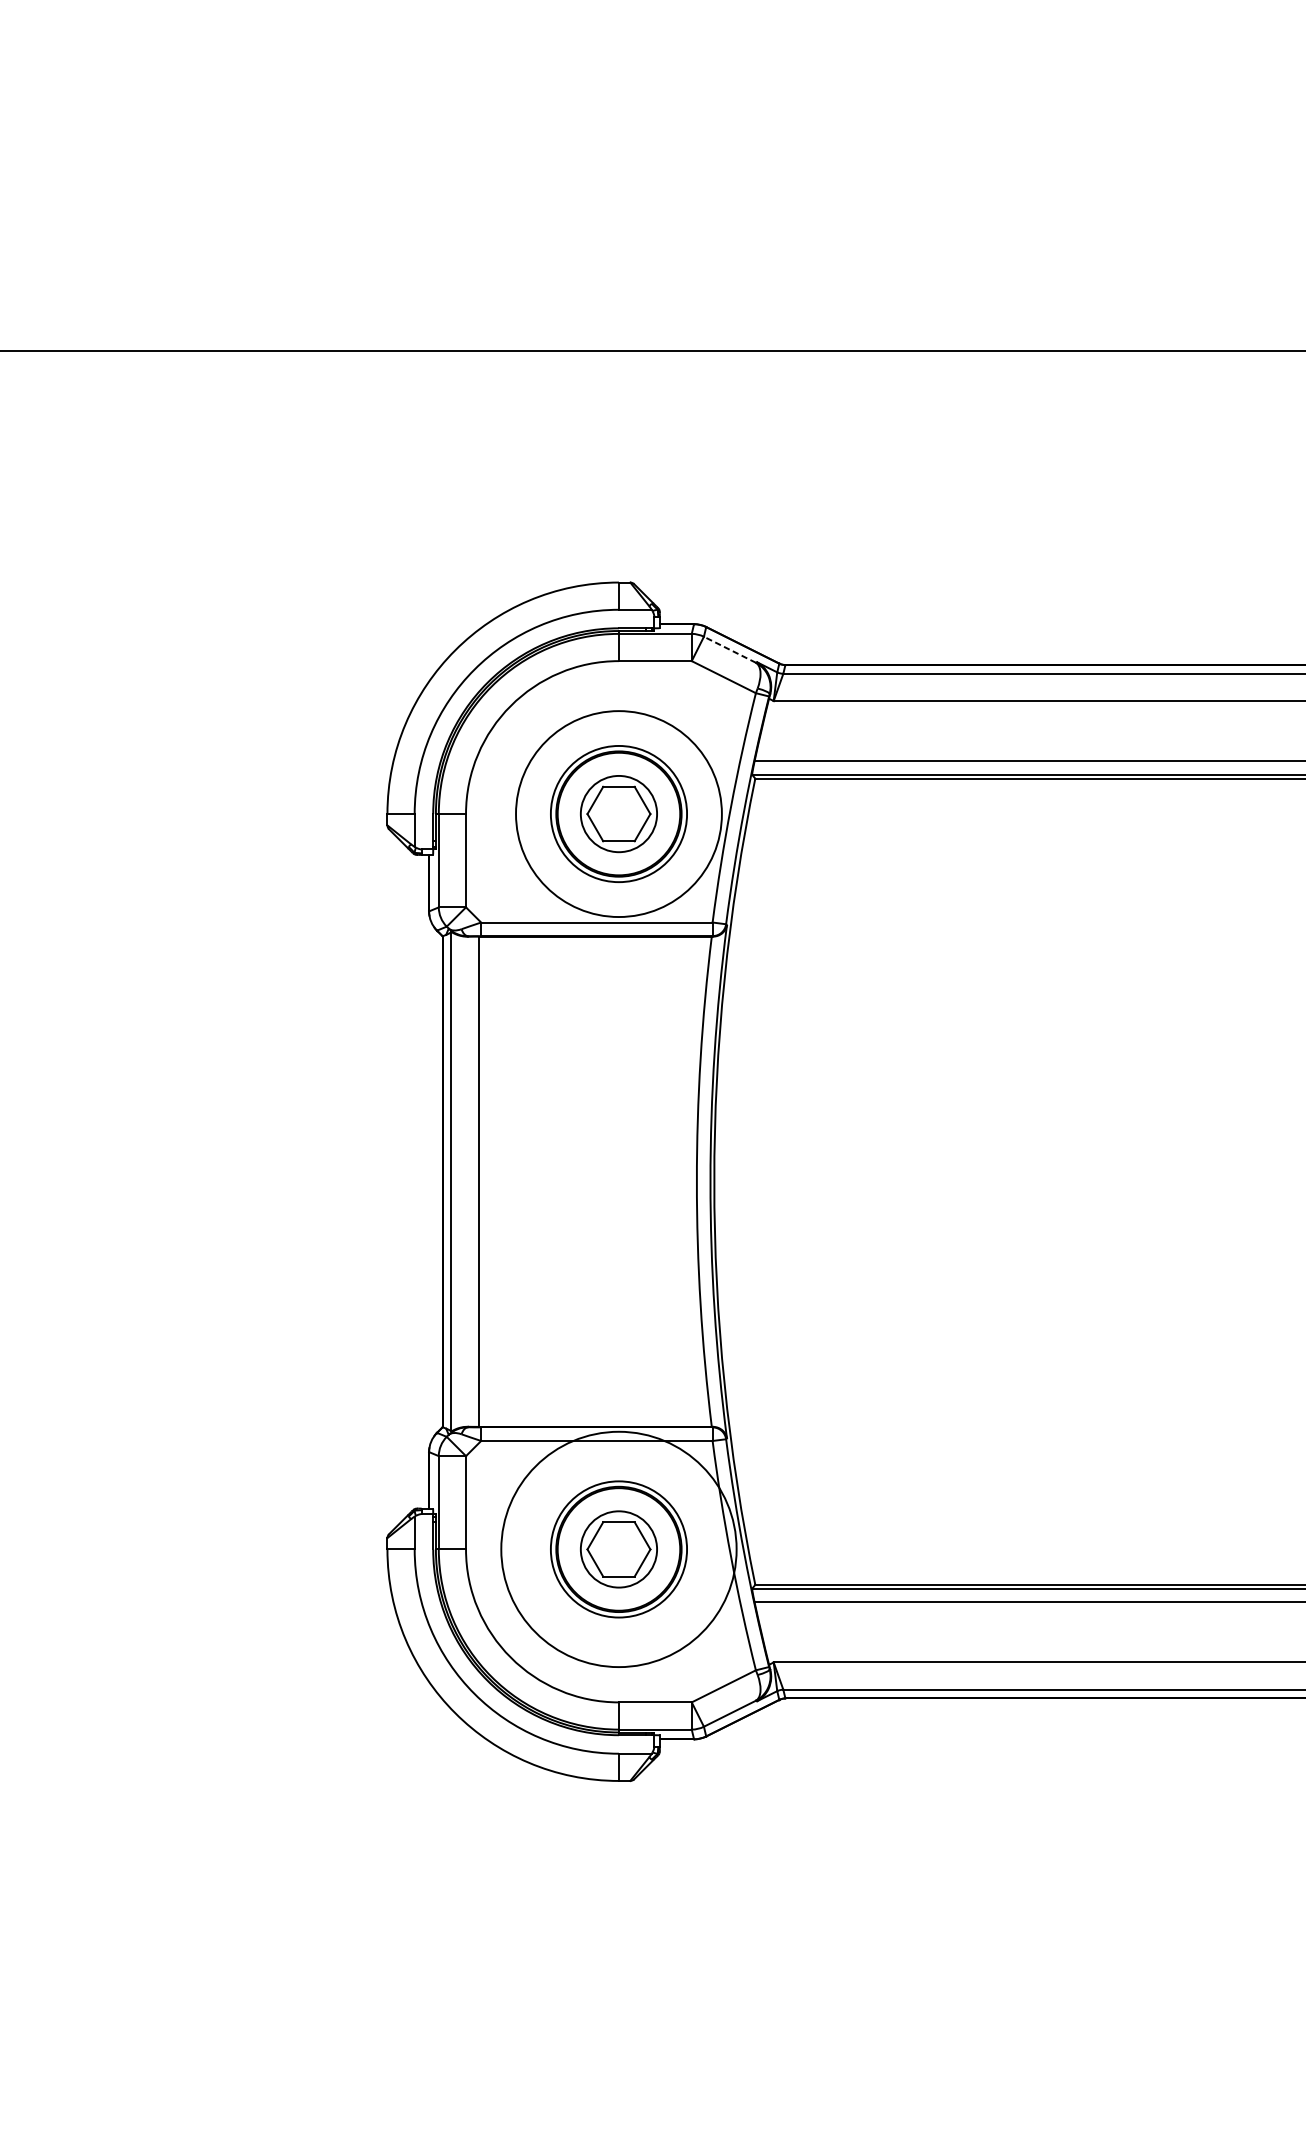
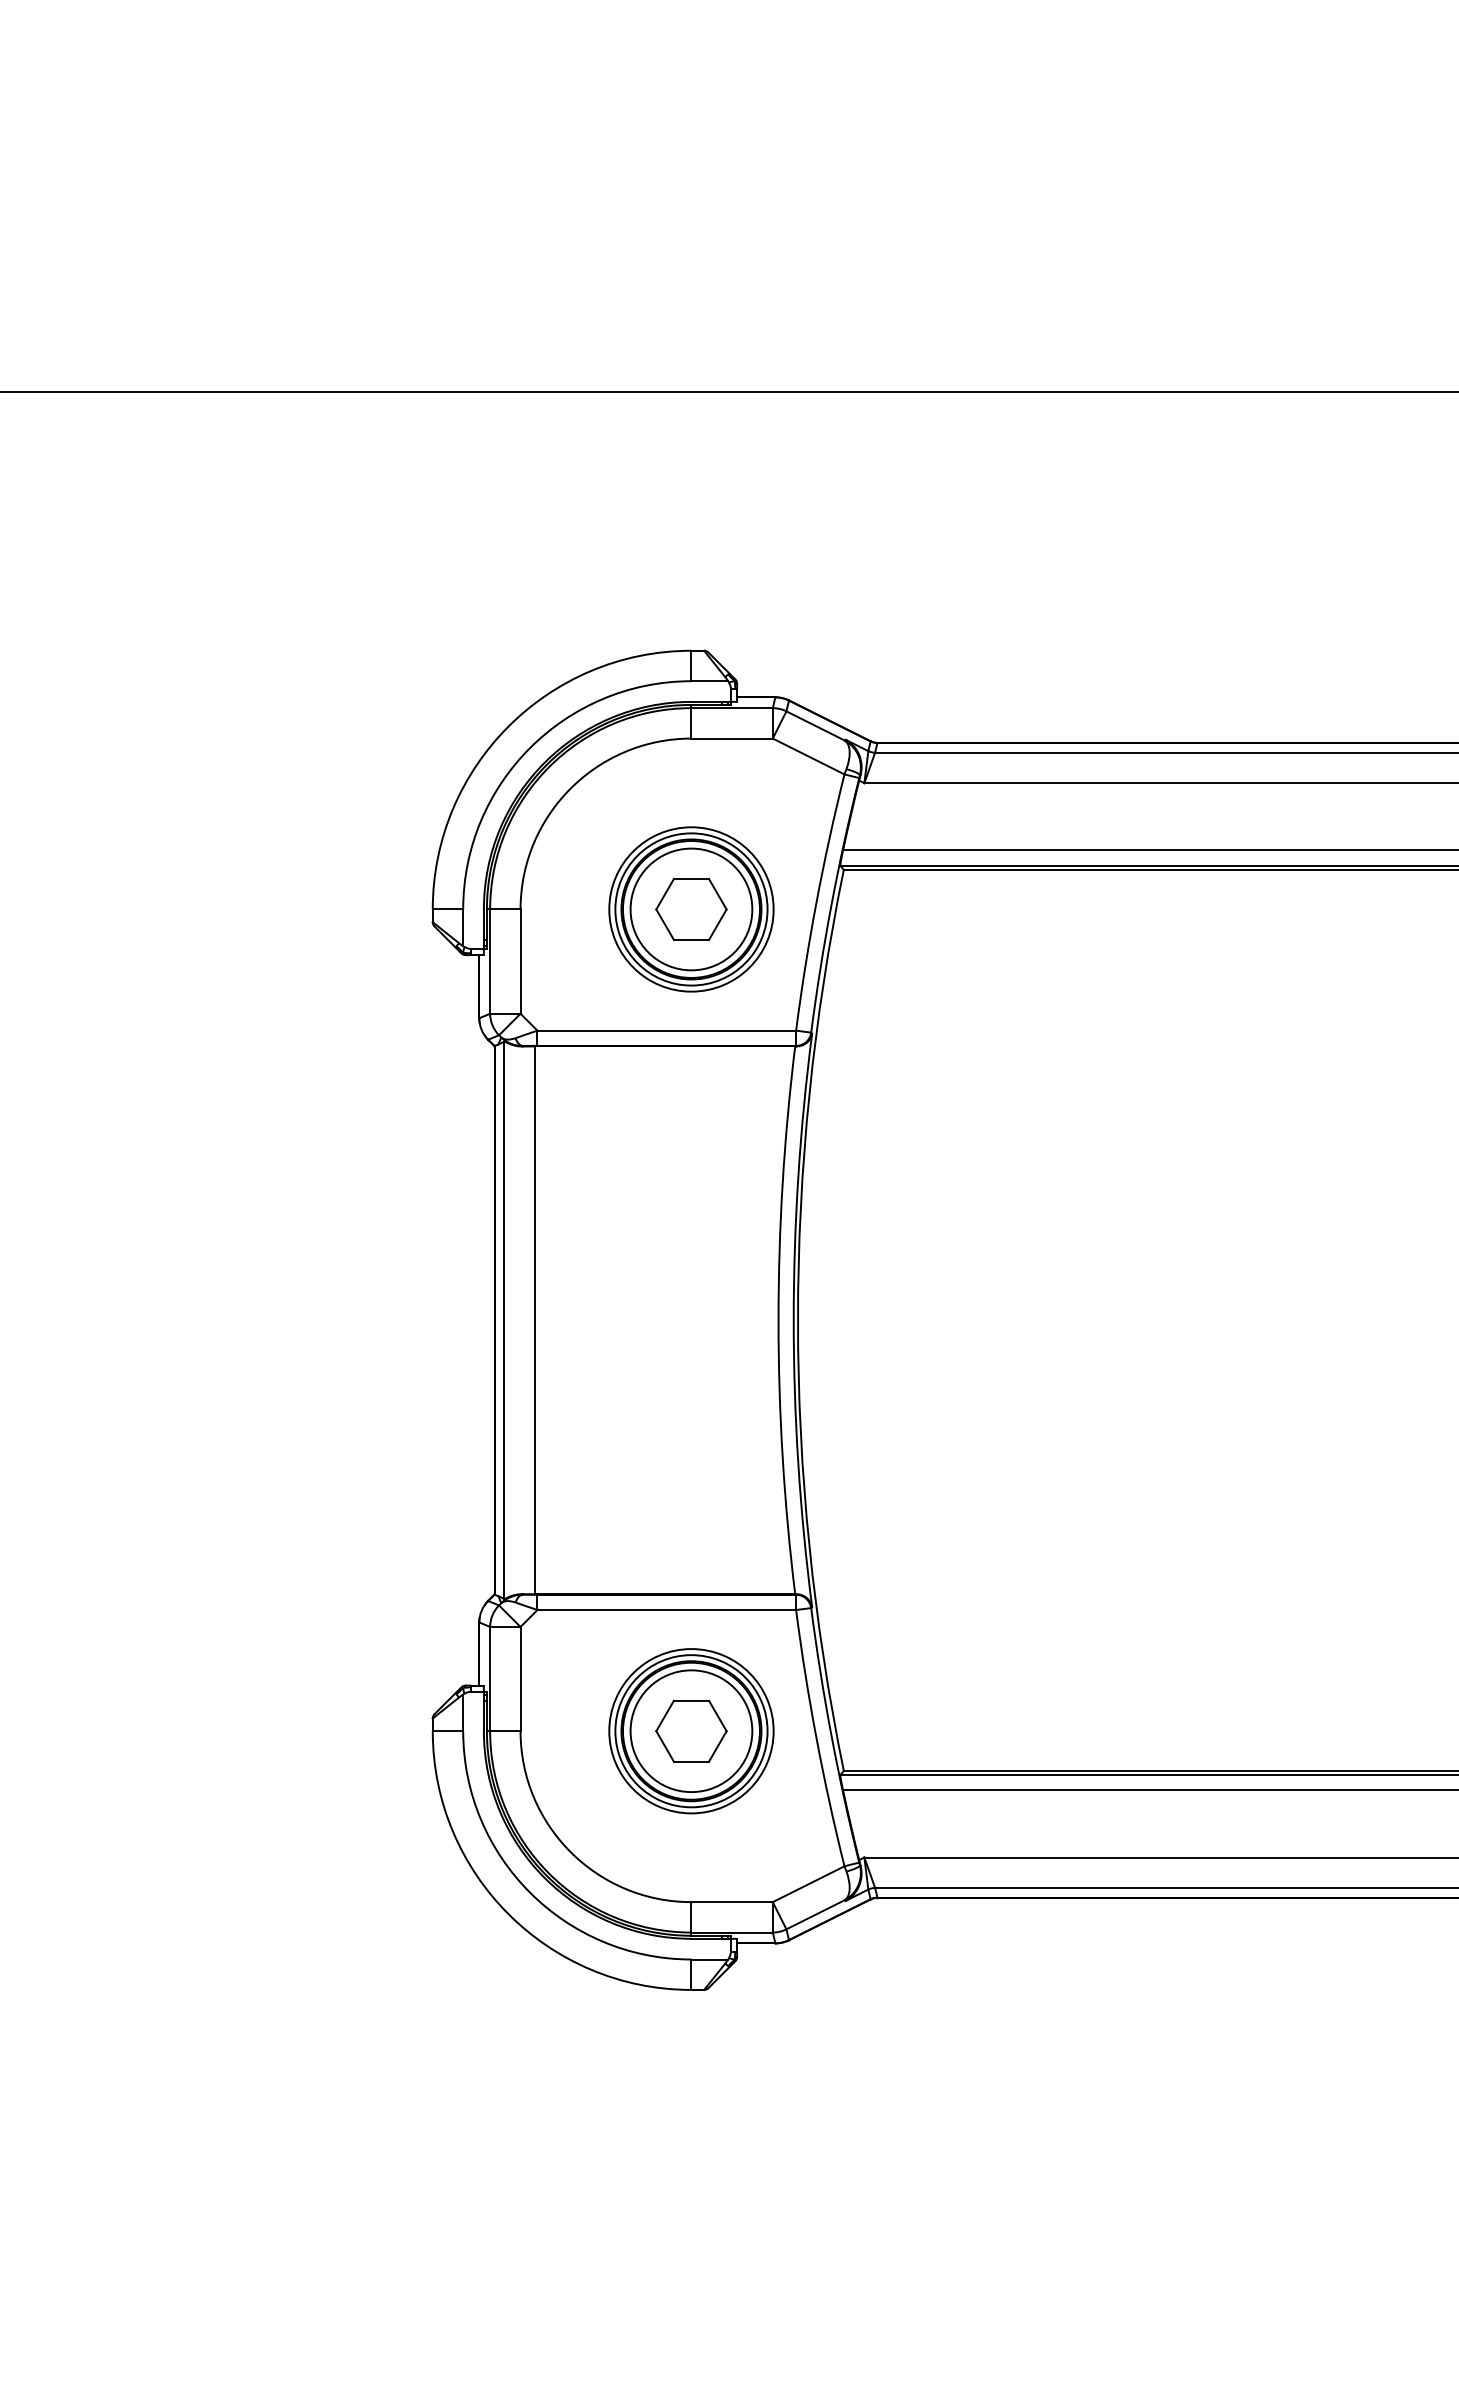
line: (729, 649) -> (815, 725), dashed -> solid
circle: (618, 814) -> (691, 909), size x0.71
circle: (618, 814) -> (691, 909), size x1.43
circle: (618, 1549) -> (691, 1731), size x0.62
circle: (618, 1549) -> (691, 1731), size x1.43

